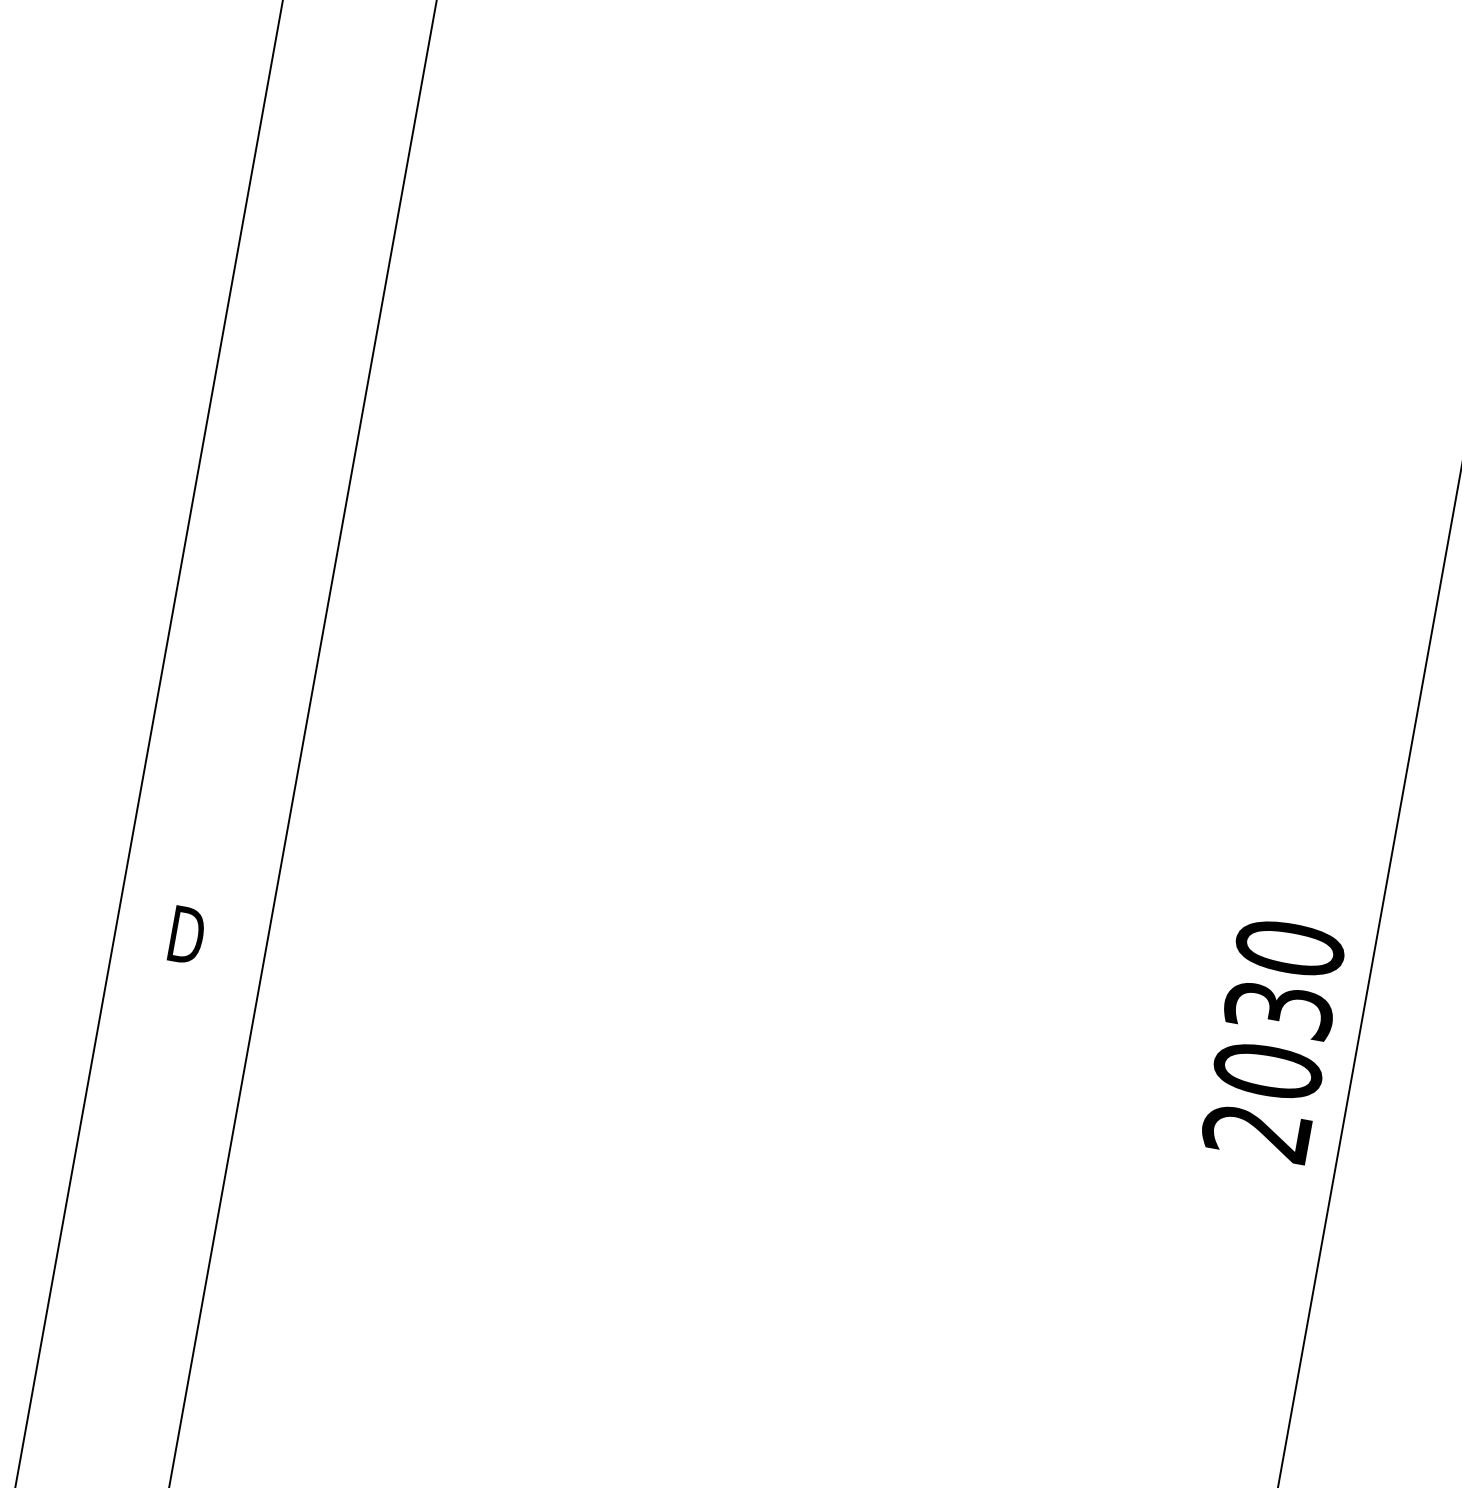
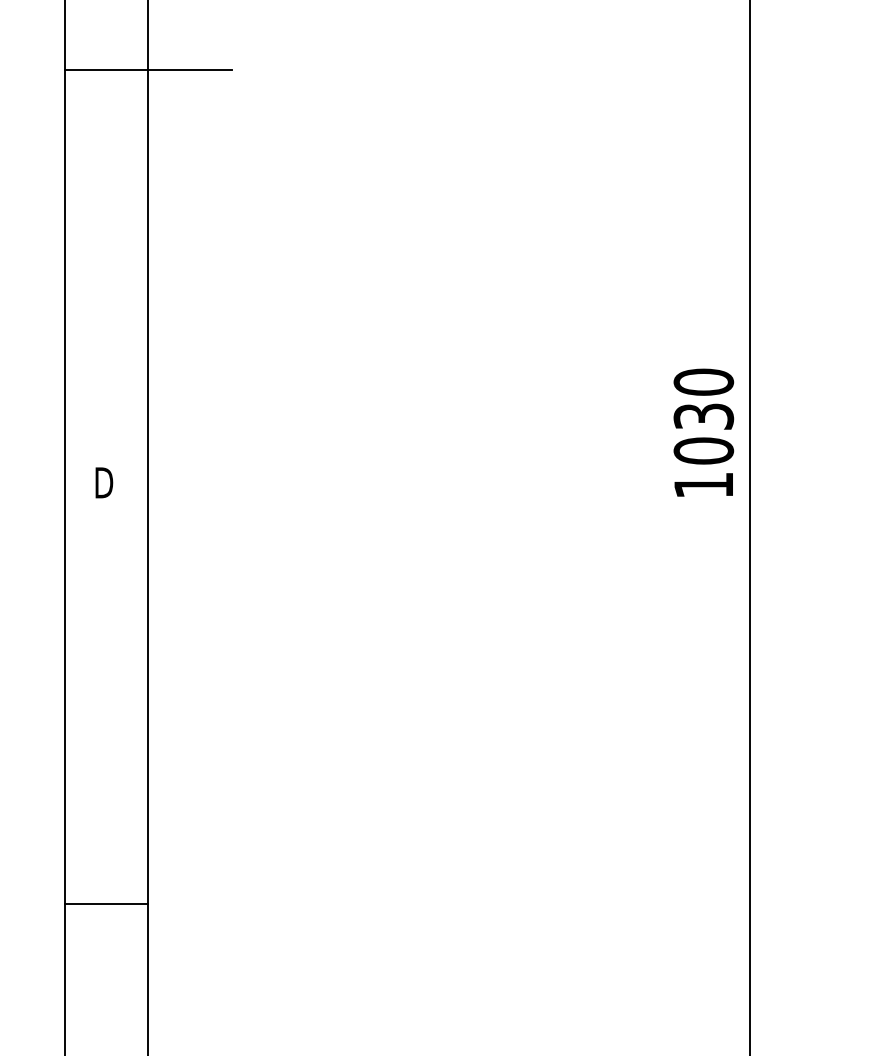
line: (398, 211) -> (148, 69), added
text: (1254, 1132) -> (702, 485), 2030 -> 1030

